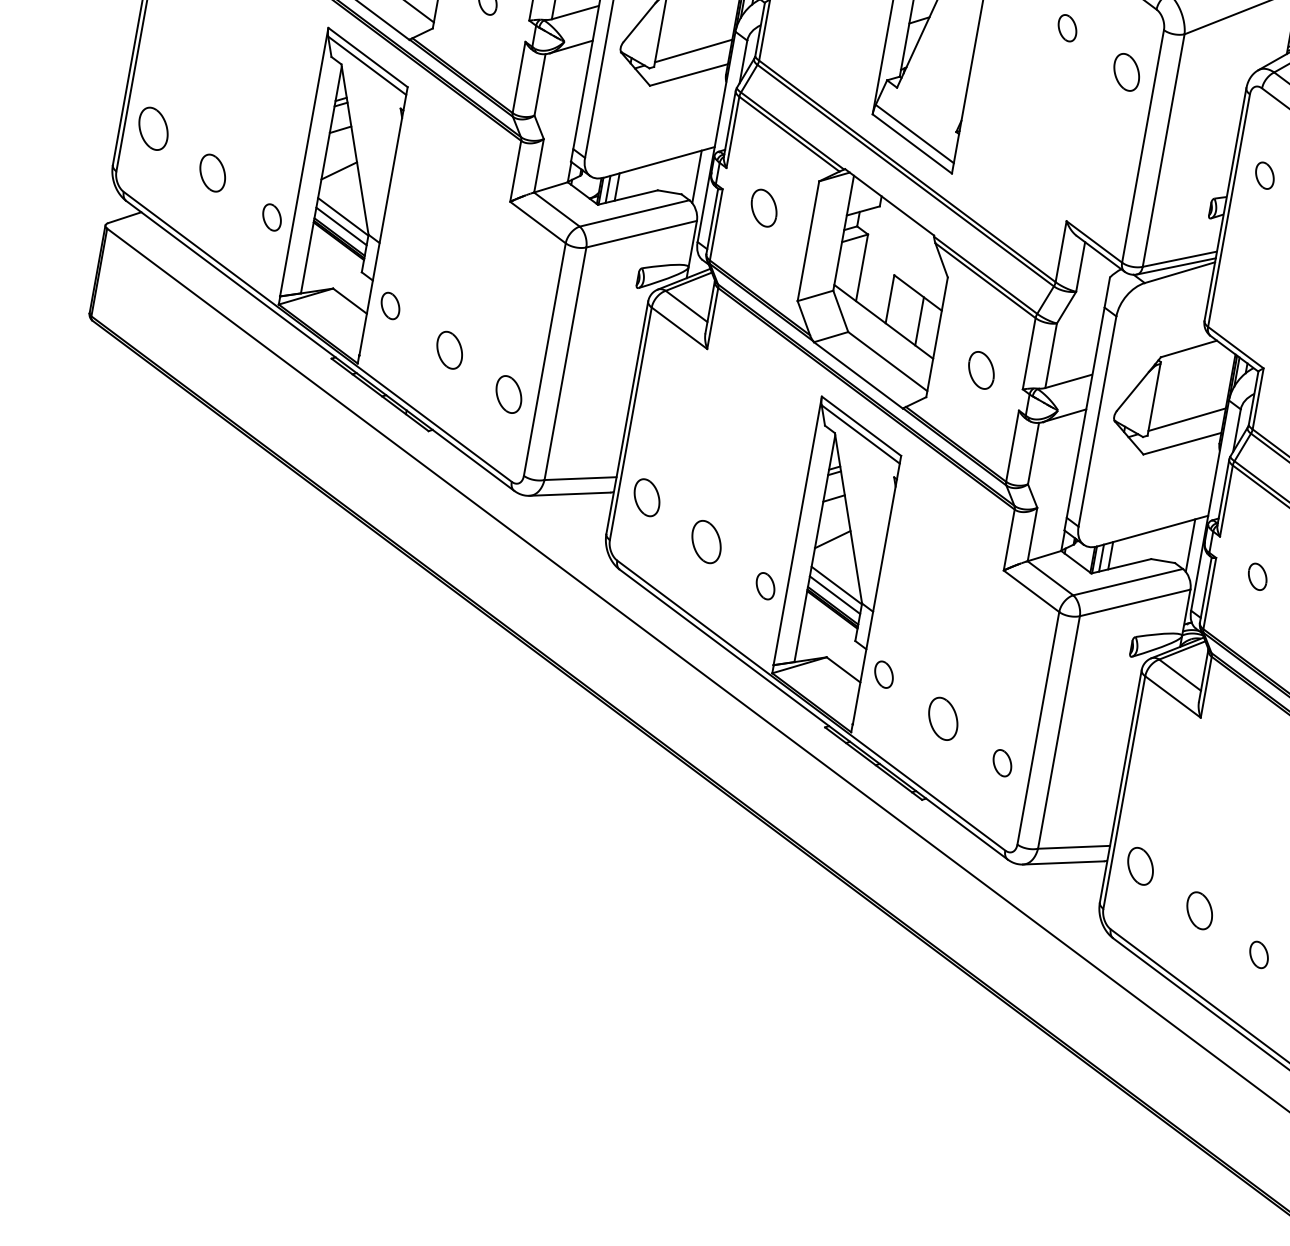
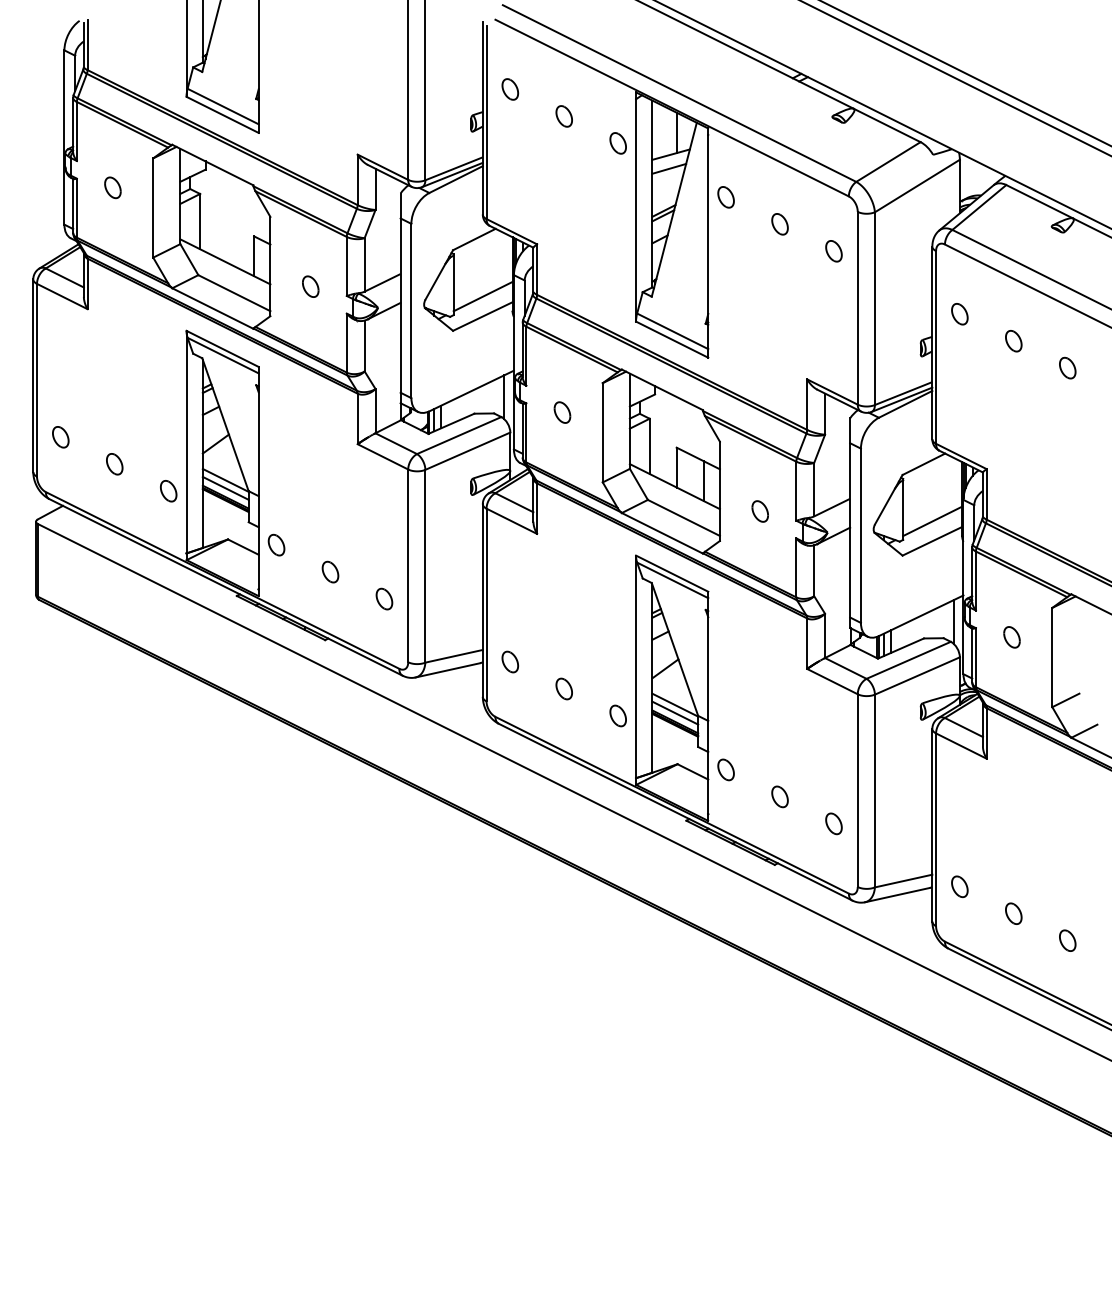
part: (1126, 72) -> (833, 251), size x0.71
part: (153, 129) -> (60, 437), size x0.62
part: (212, 173) -> (114, 464), size x0.71
part: (764, 208) -> (562, 412), size x0.71
part: (449, 349) -> (330, 571), size x0.71
part: (980, 370) -> (759, 511), size x0.71
part: (509, 393) -> (384, 598), size x0.71
part: (647, 497) -> (510, 661), size x0.71
part: (705, 541) -> (563, 688), size x0.62
part: (942, 718) -> (779, 796), size x0.62
part: (1140, 866) -> (959, 886), size x0.71
part: (1199, 910) -> (1013, 913), size x0.71

